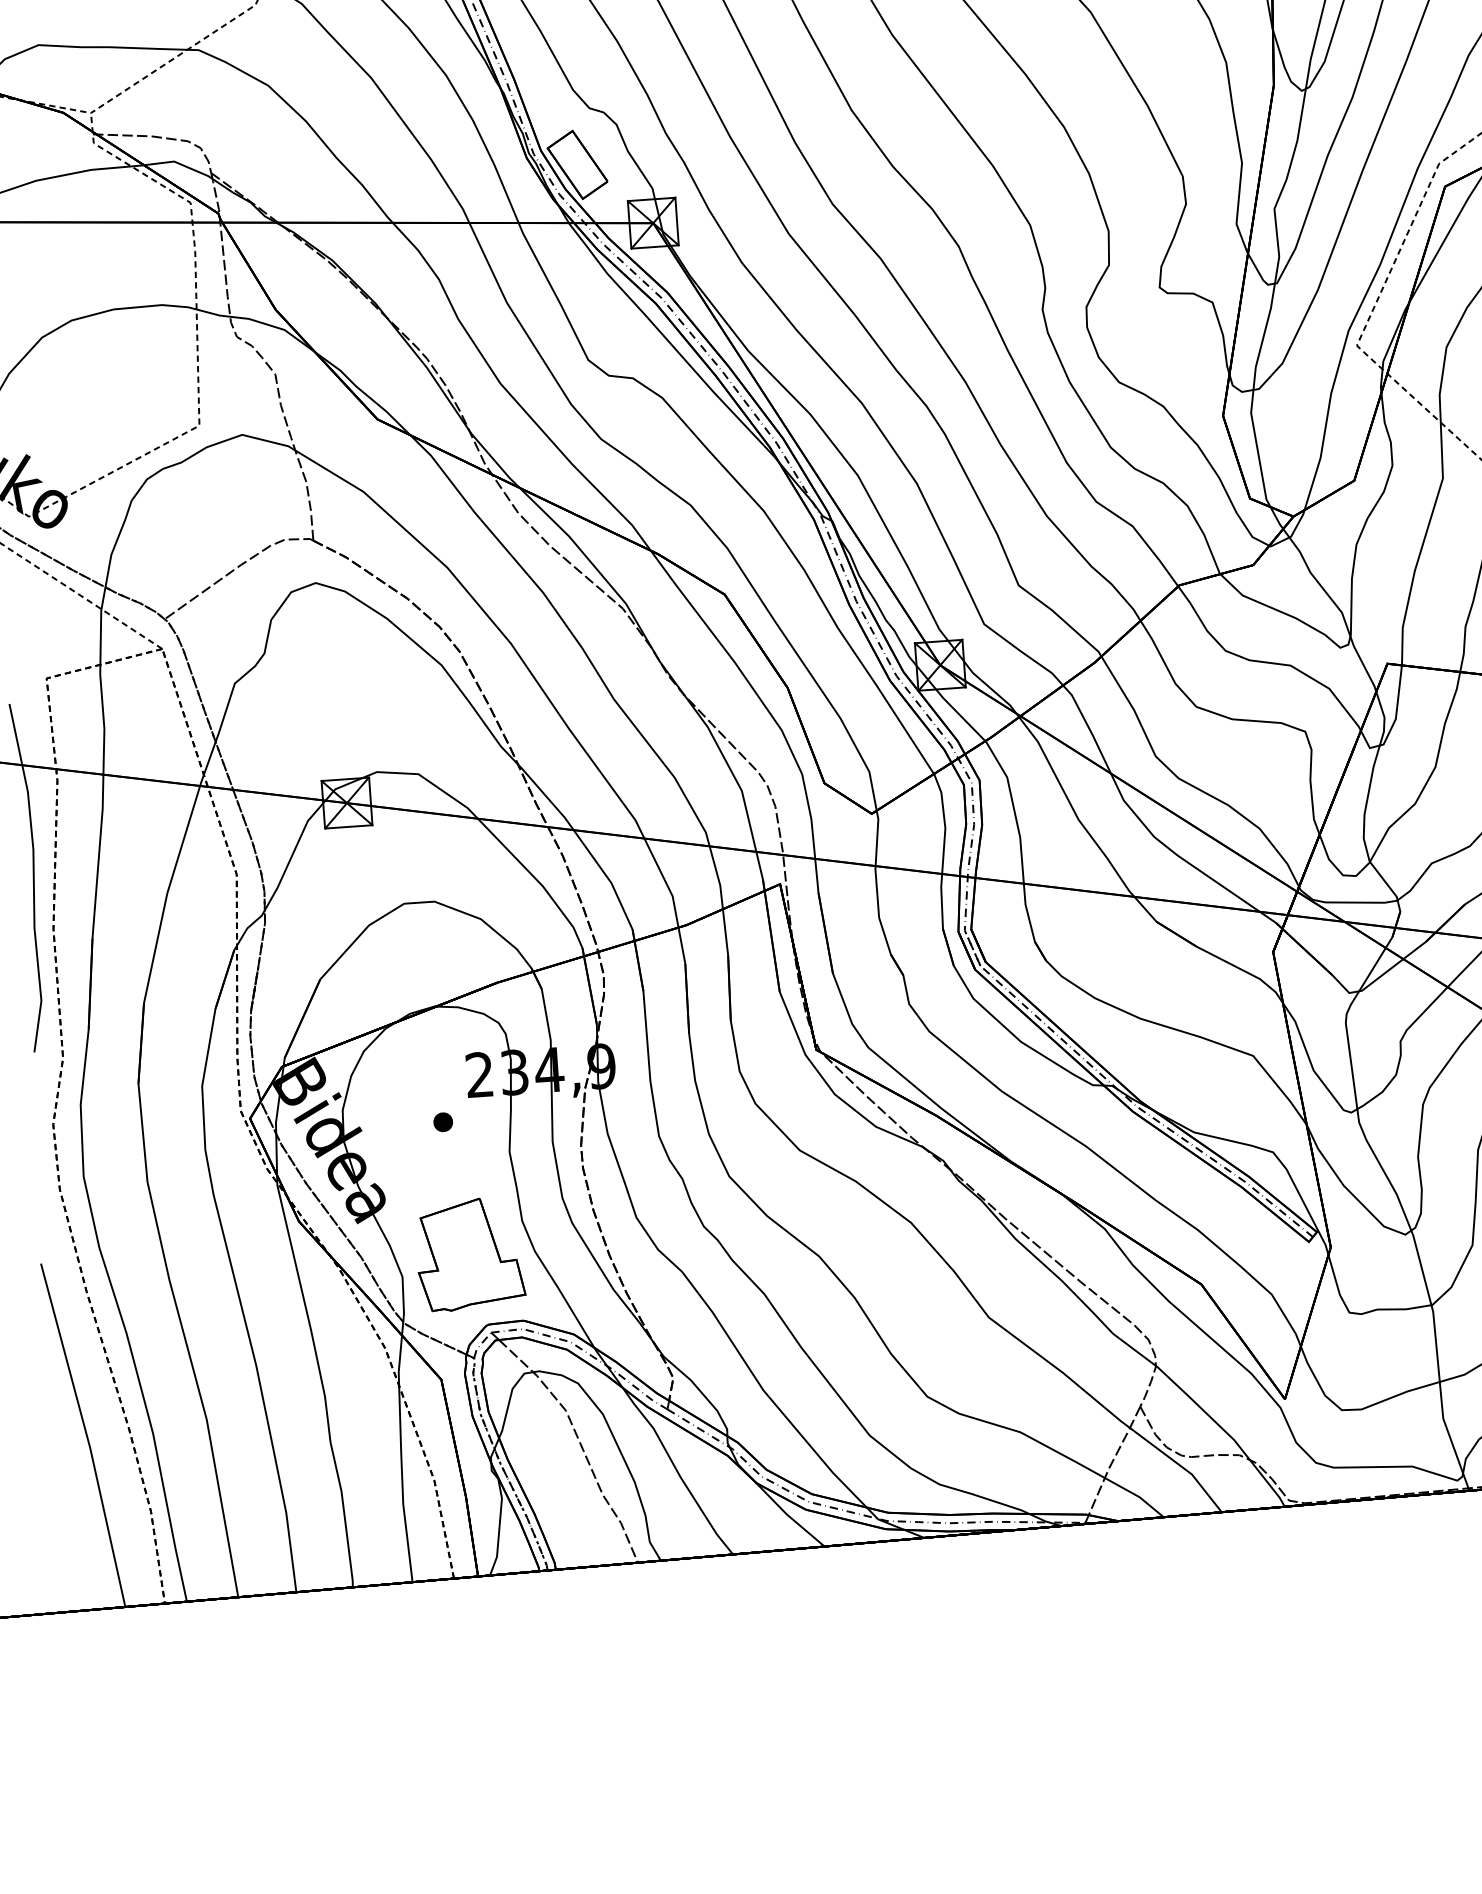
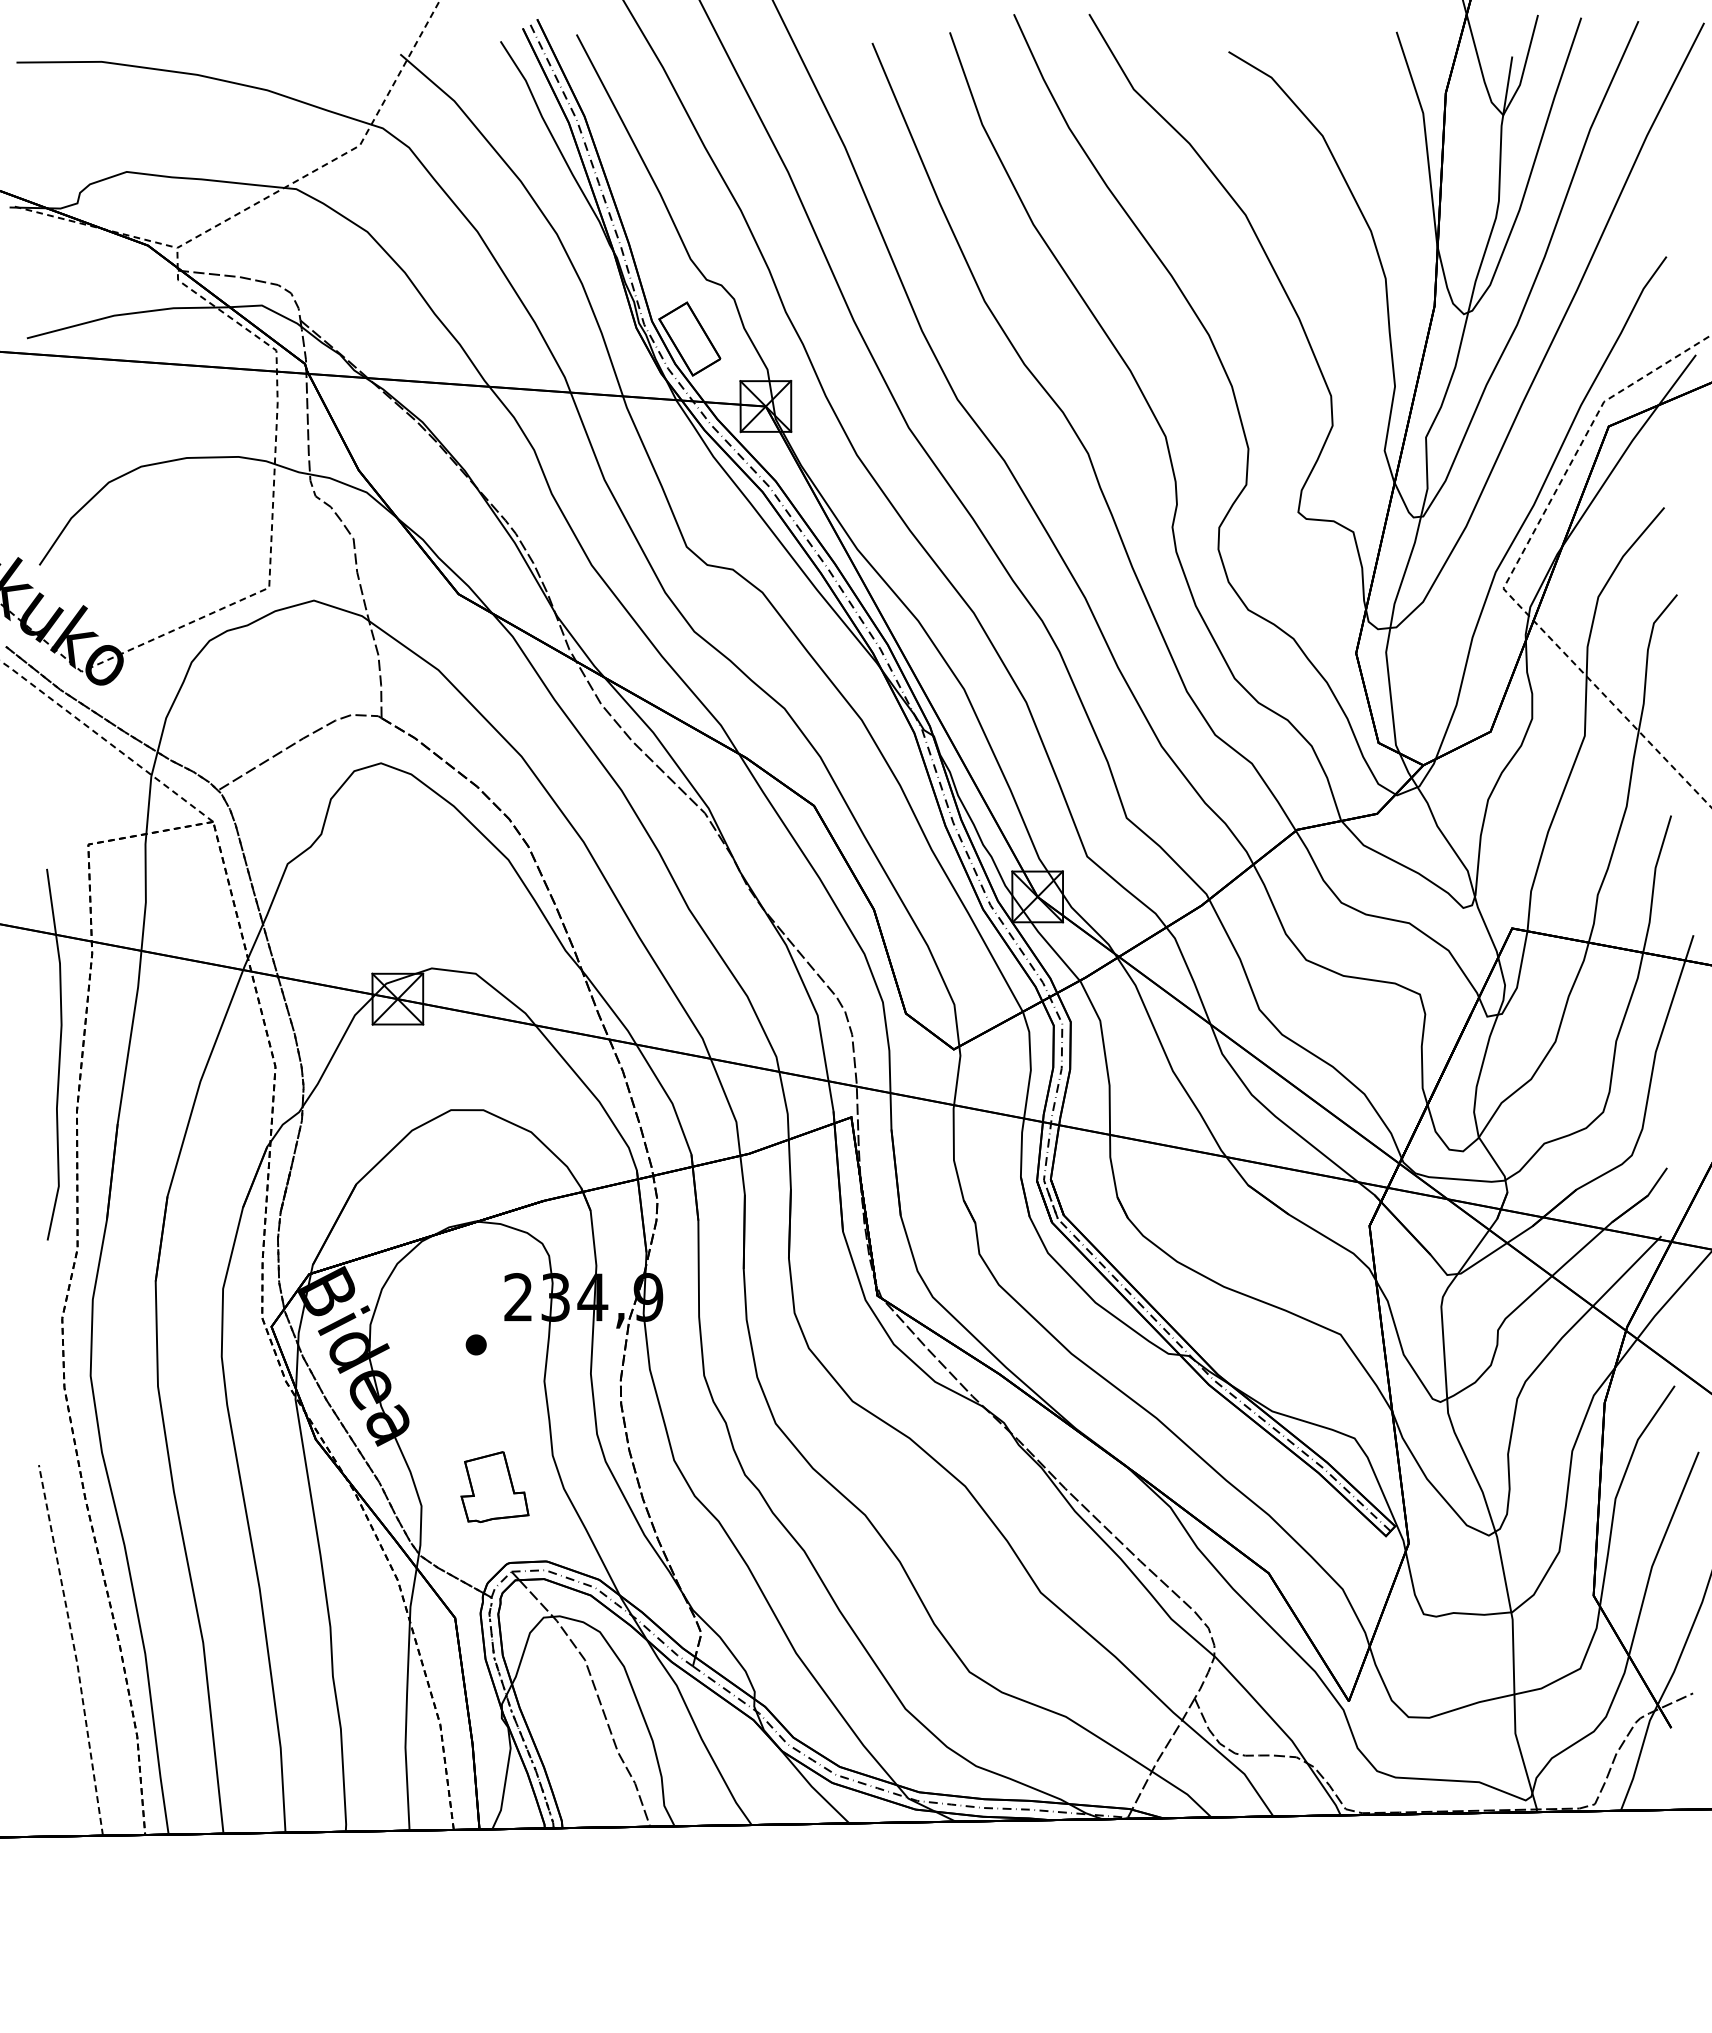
part: (469, 1253) -> (494, 1486), size x0.6
line: (86, 1434) -> (74, 1649), solid -> dashed

